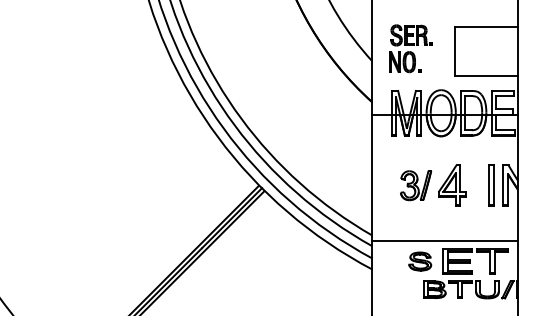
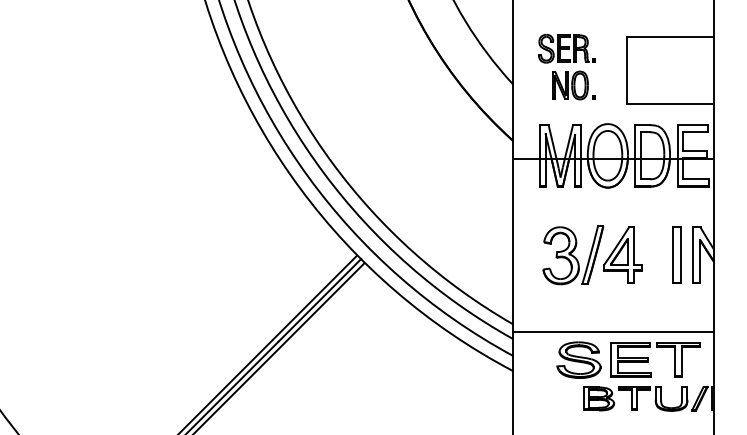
part: (404, 62) -> (573, 85), moved
part: (415, 185) -> (572, 255), size x1.43
part: (419, 261) -> (578, 359), size x1.43

